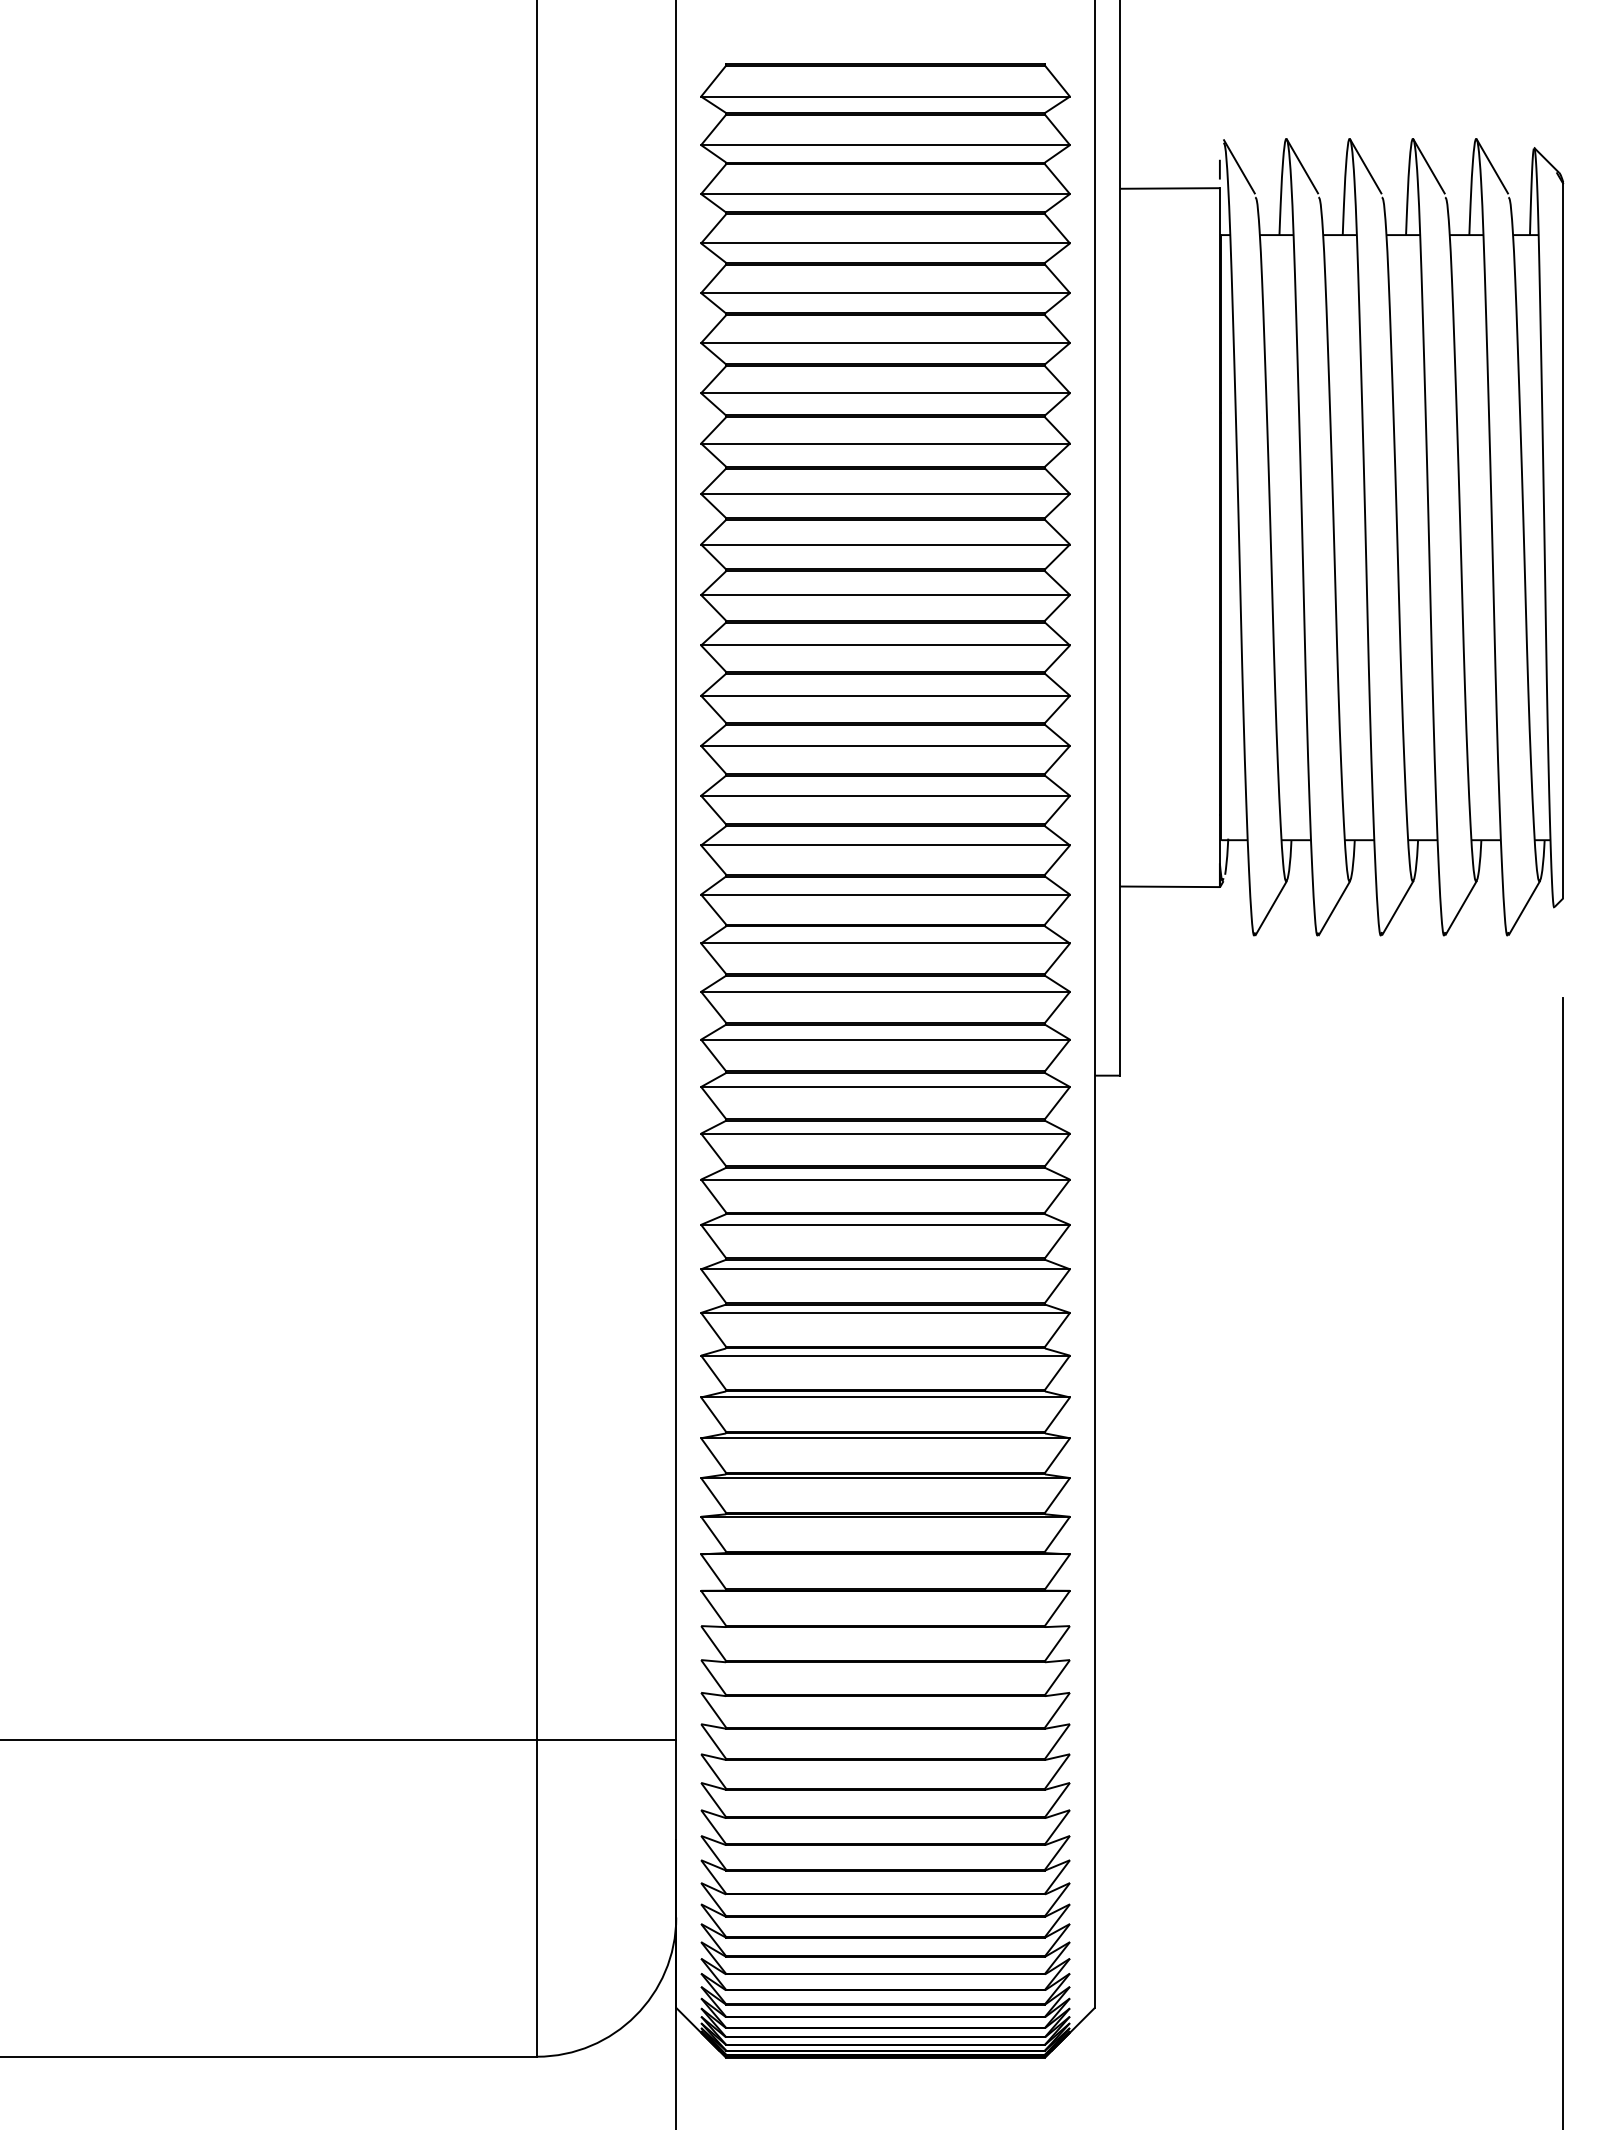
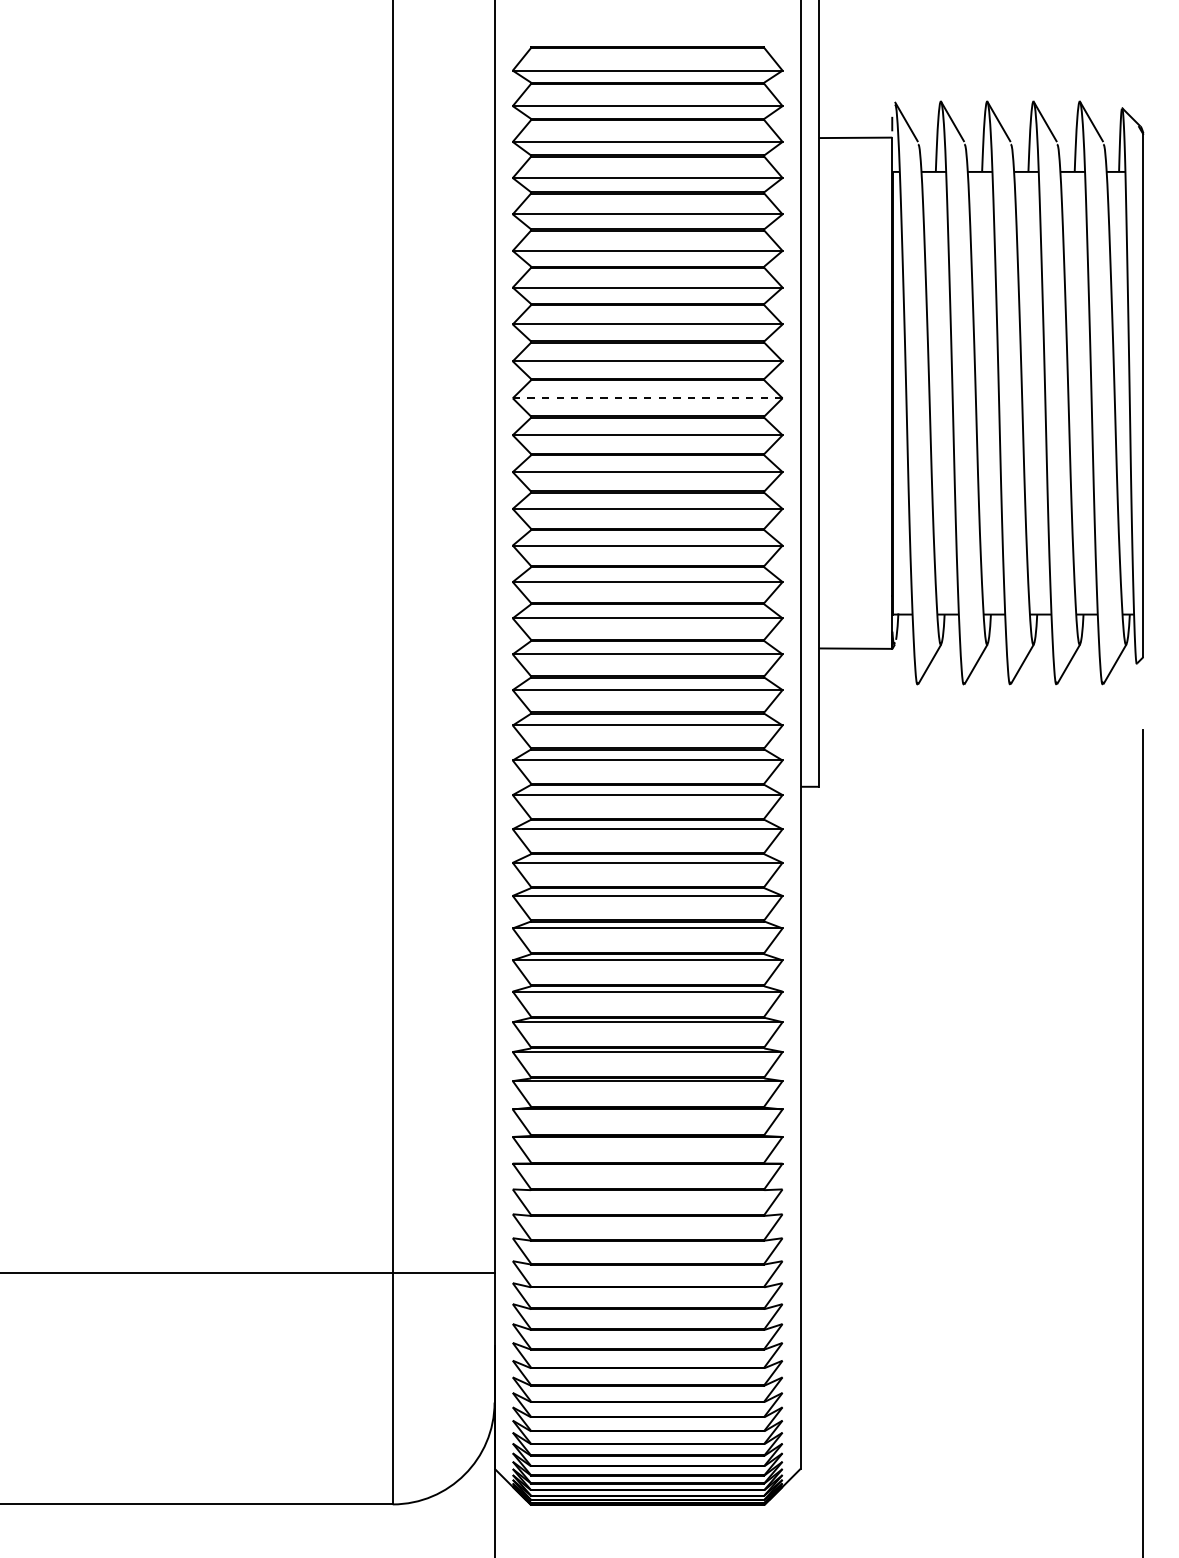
line: (885, 544) -> (647, 398), solid -> dashed

